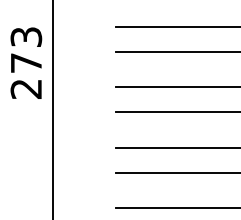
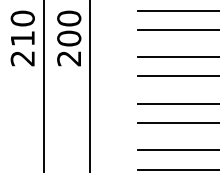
text: (26, 50) -> (69, 28), 273 -> 200

